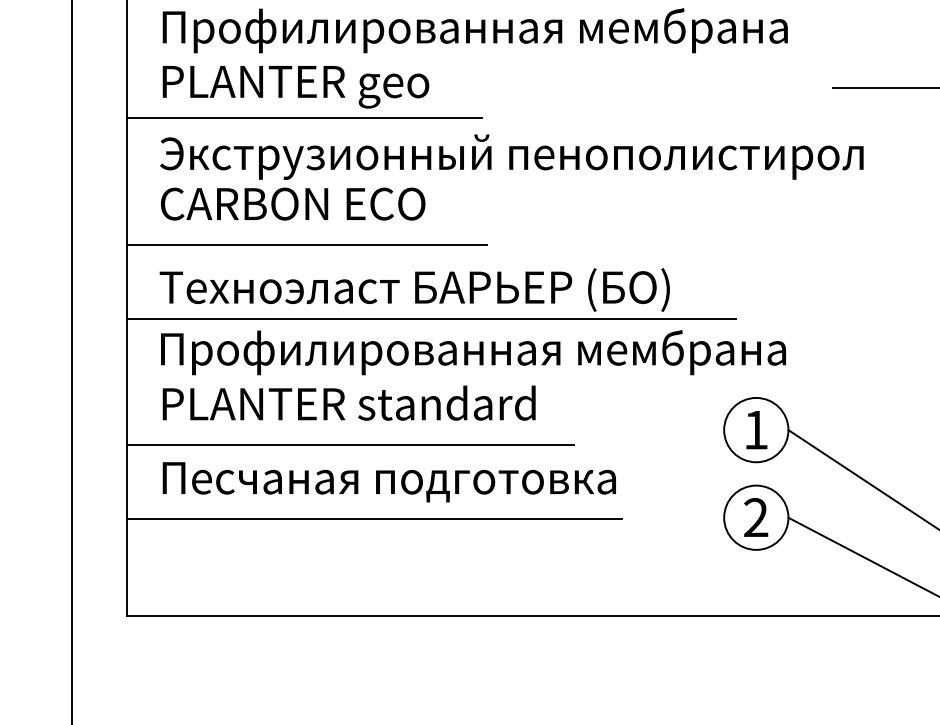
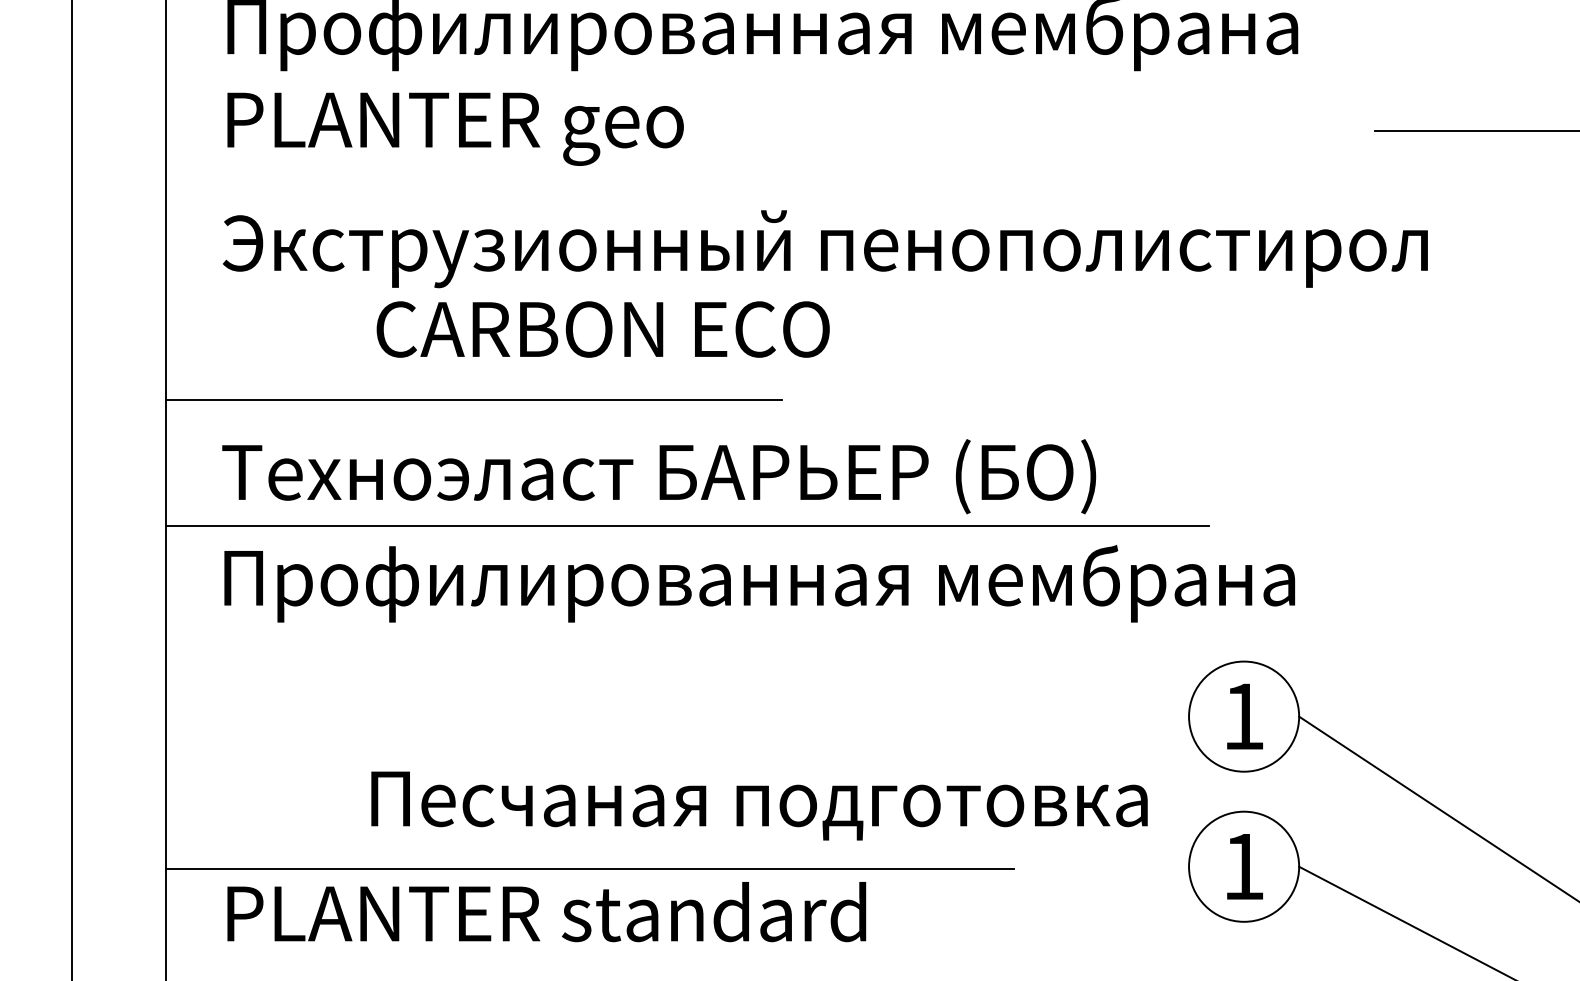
line: (304, 118) -> (470, 182), removed
text: (293, 203) -> (603, 328), moved
text: (348, 402) -> (545, 910), moved
line: (350, 445) -> (548, 742), removed
text: (388, 482) -> (757, 806), moved
text: (756, 517) -> (1244, 866), 2 -> 1

